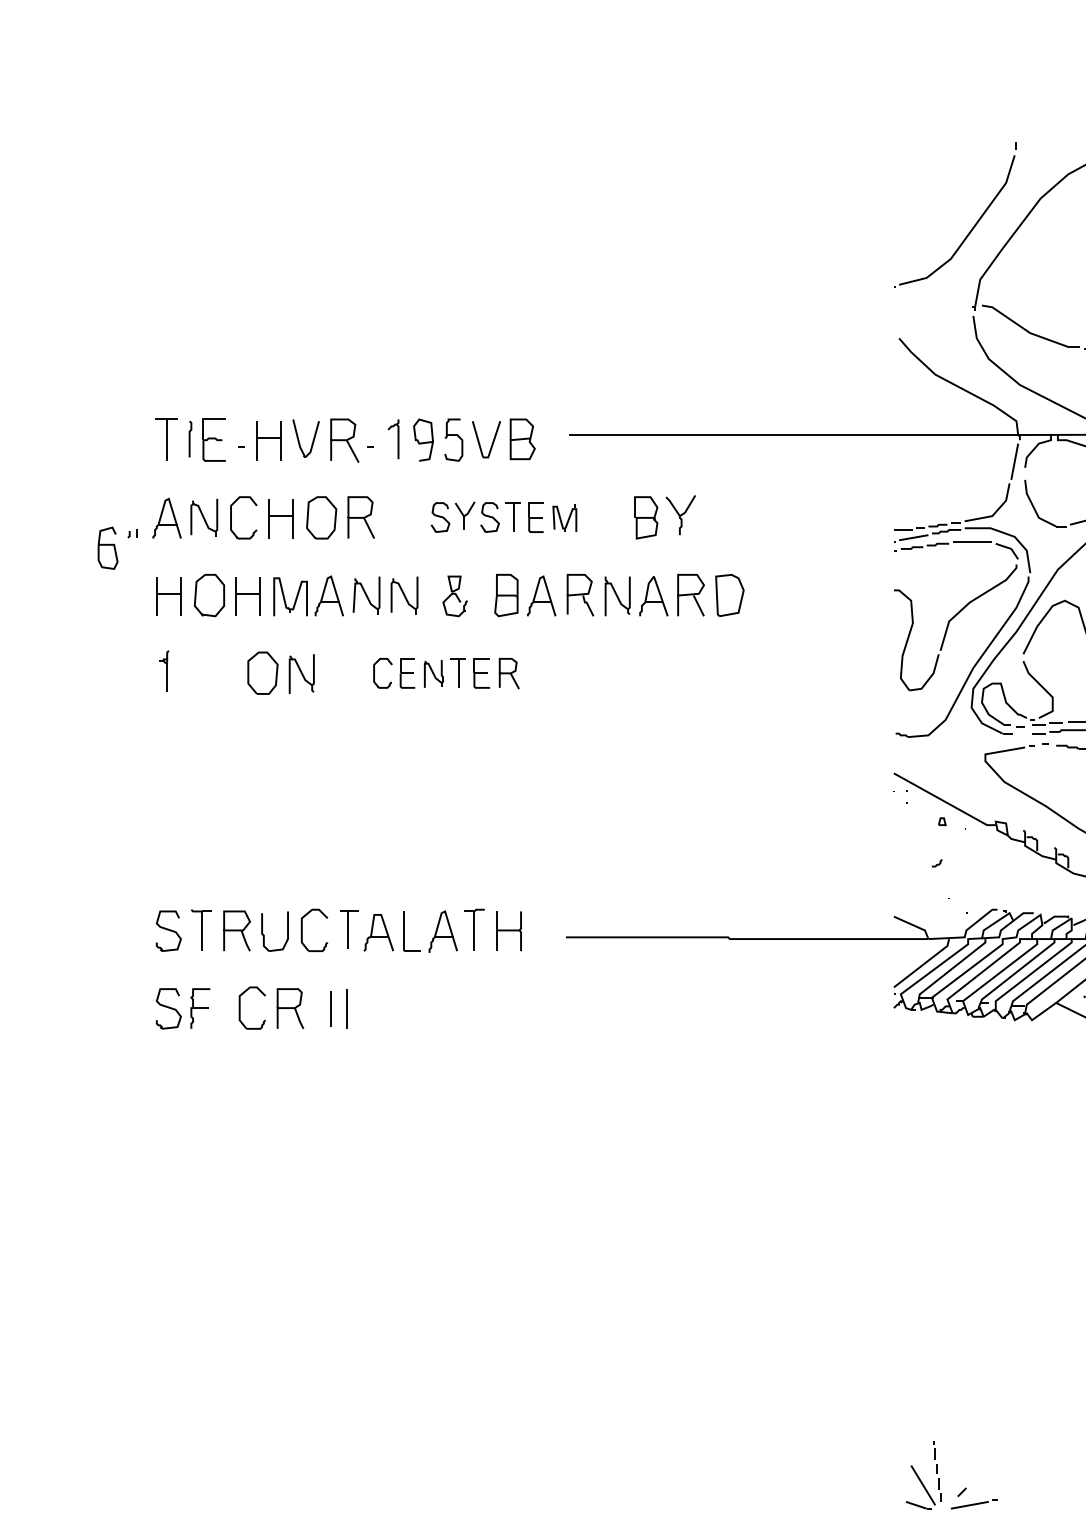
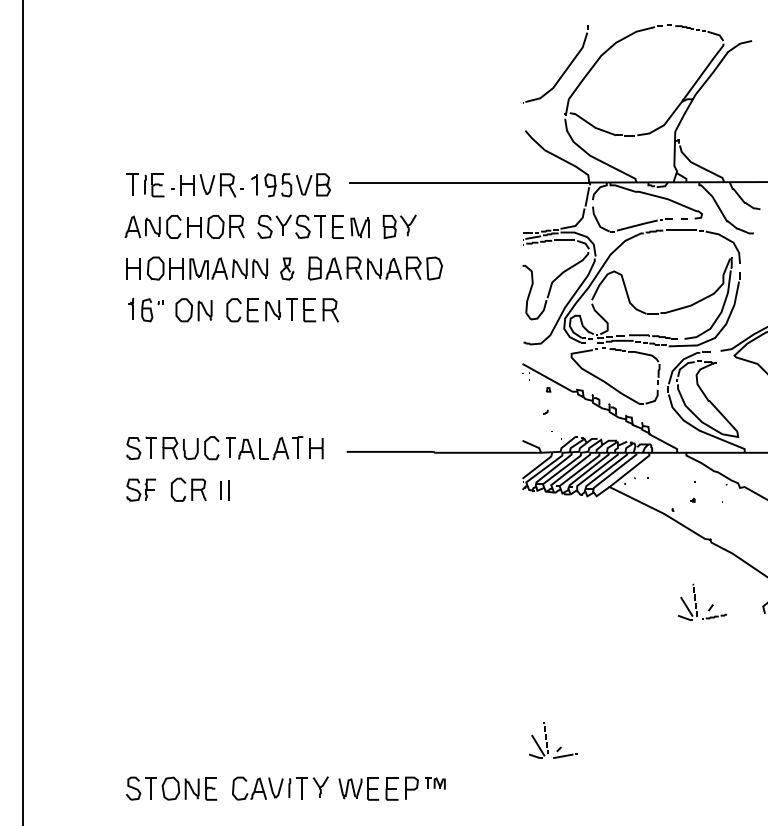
part: (503, 516) -> (313, 226), size x1.43
part: (117, 548) -> (152, 310), moved
part: (446, 673) -> (282, 310), size x1.43

